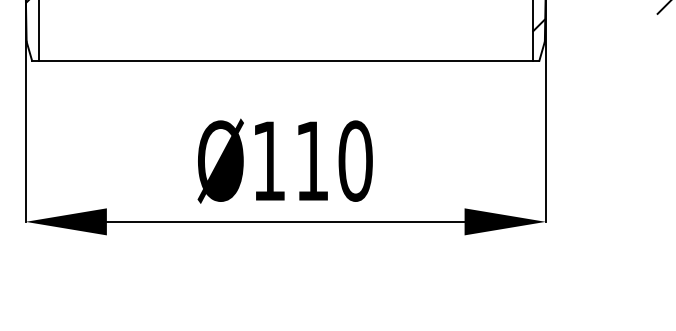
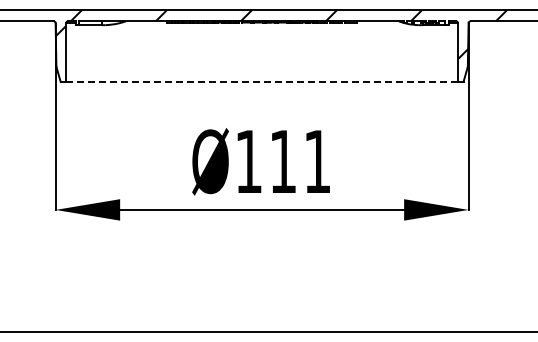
line: (286, 61) -> (262, 82), solid -> dashed
text: (355, 160) -> (317, 161), Ø110 -> Ø111

